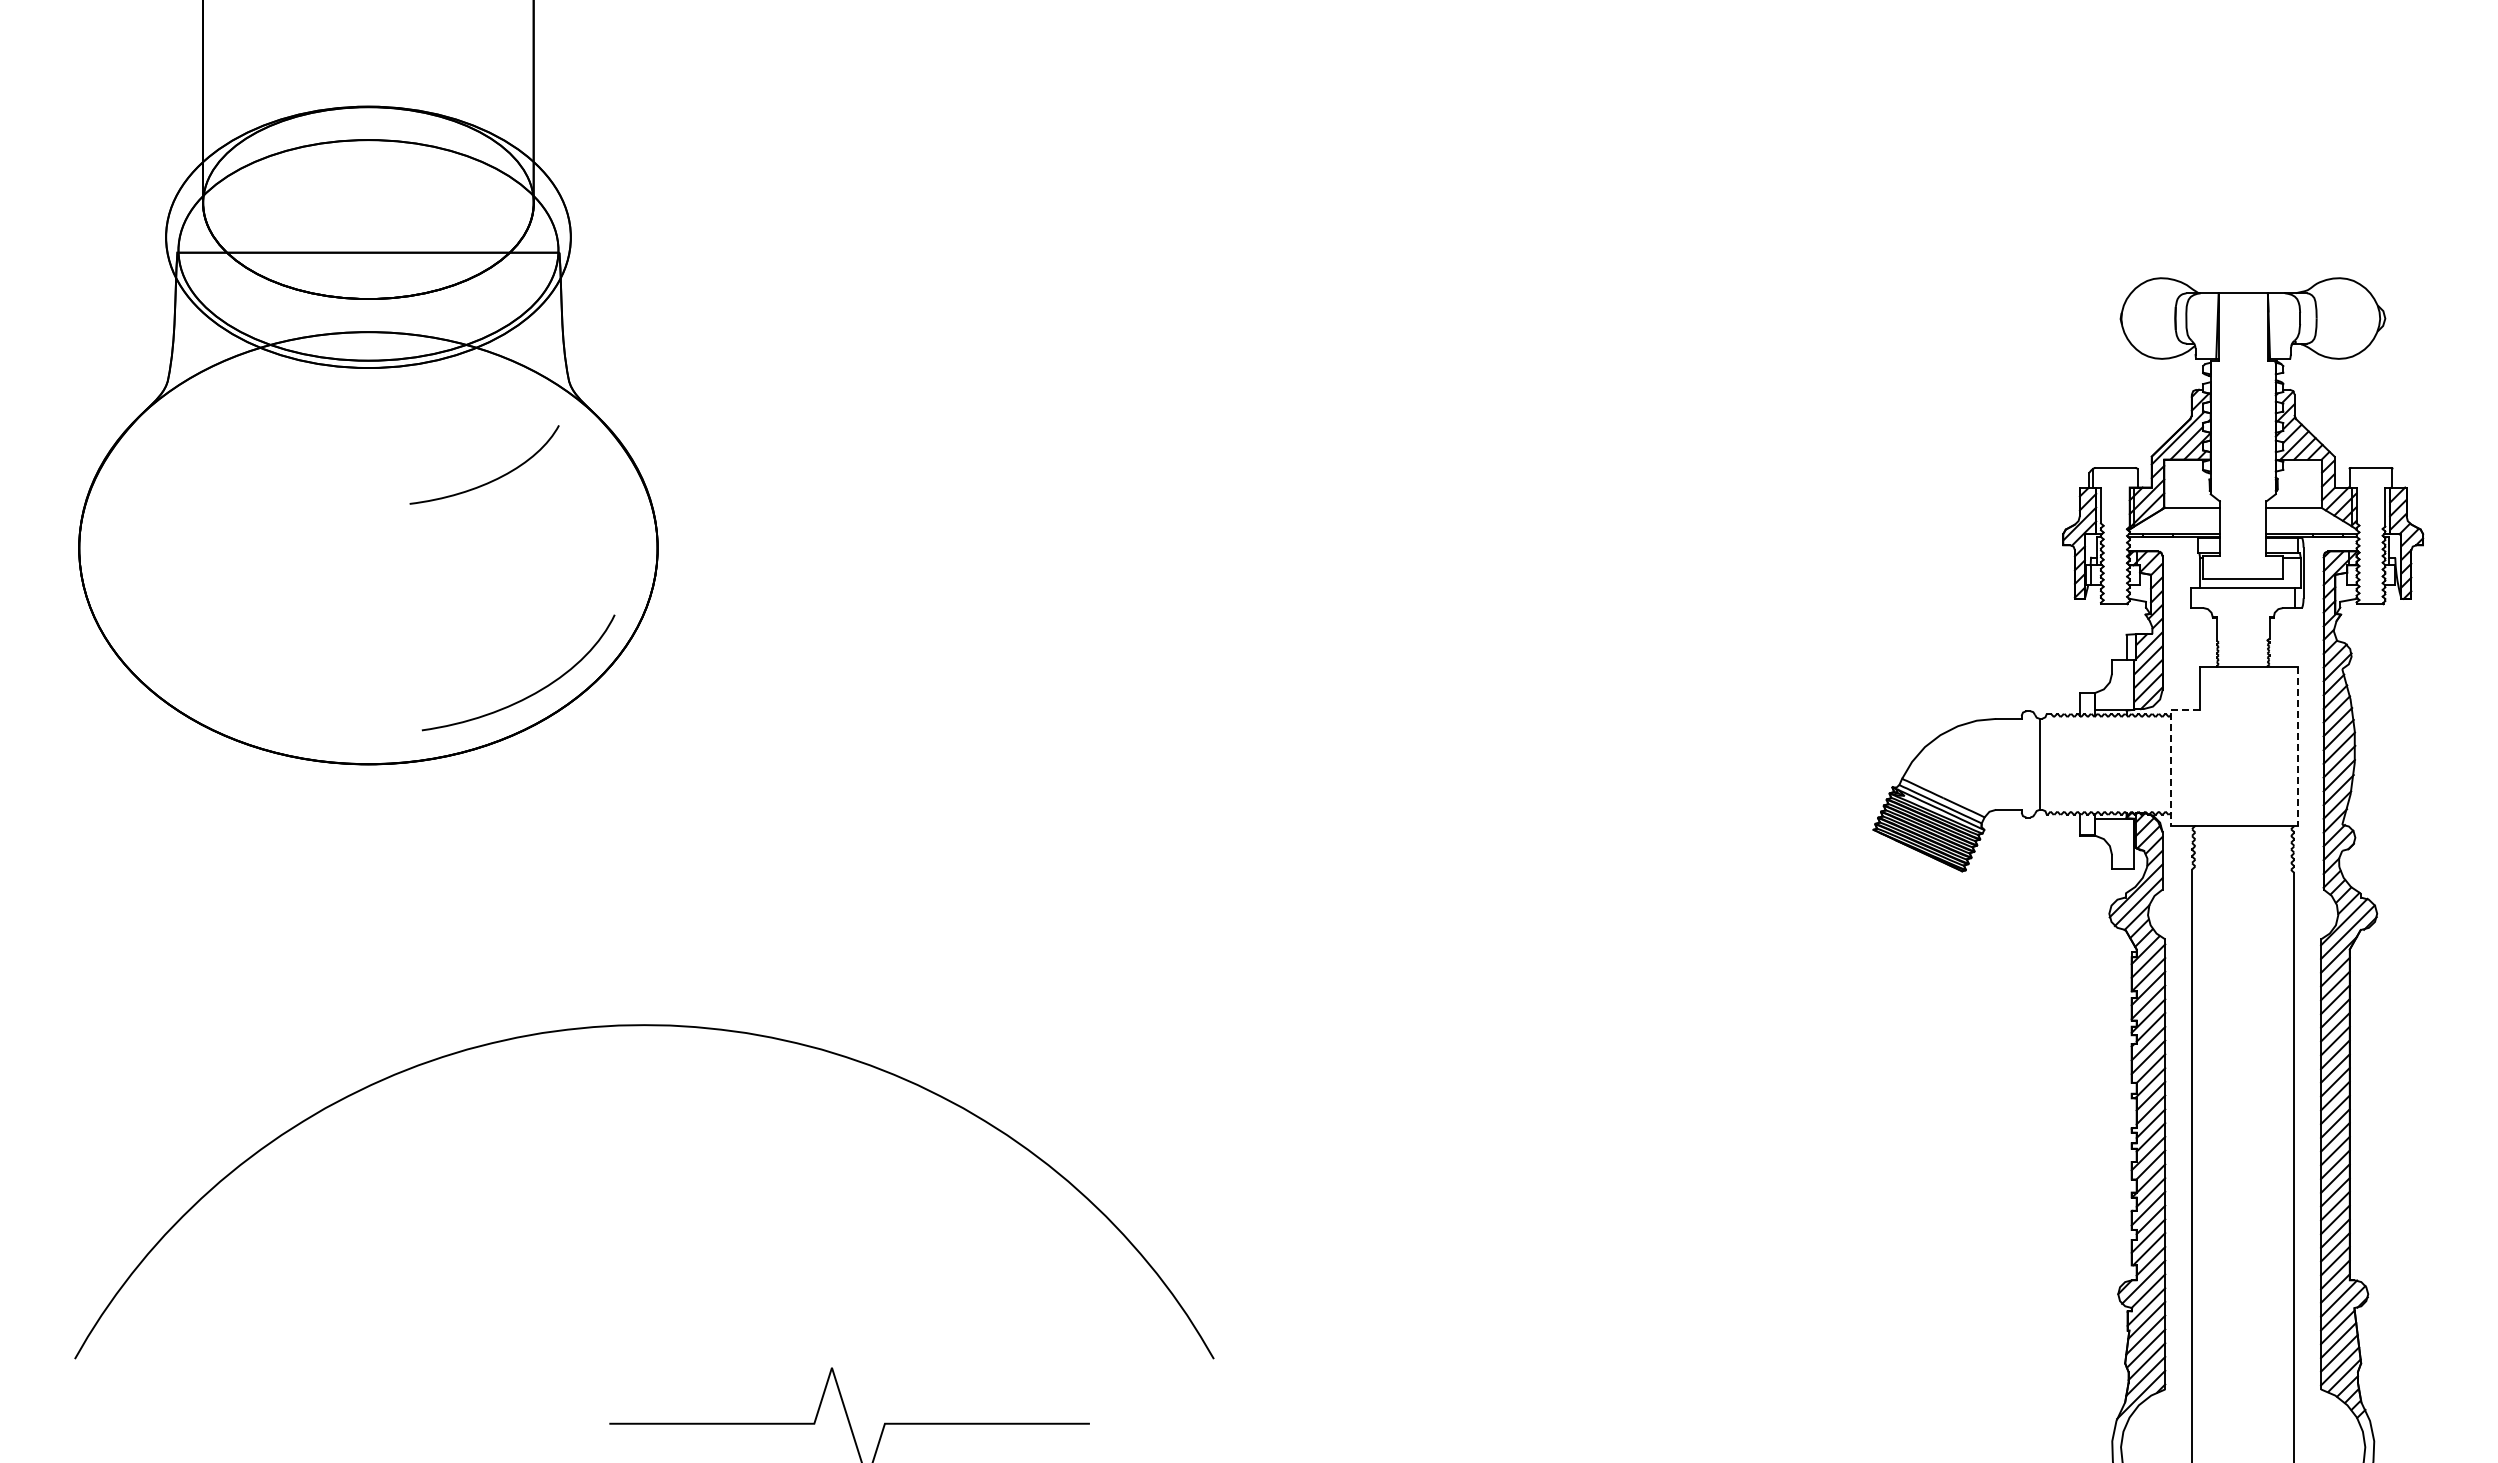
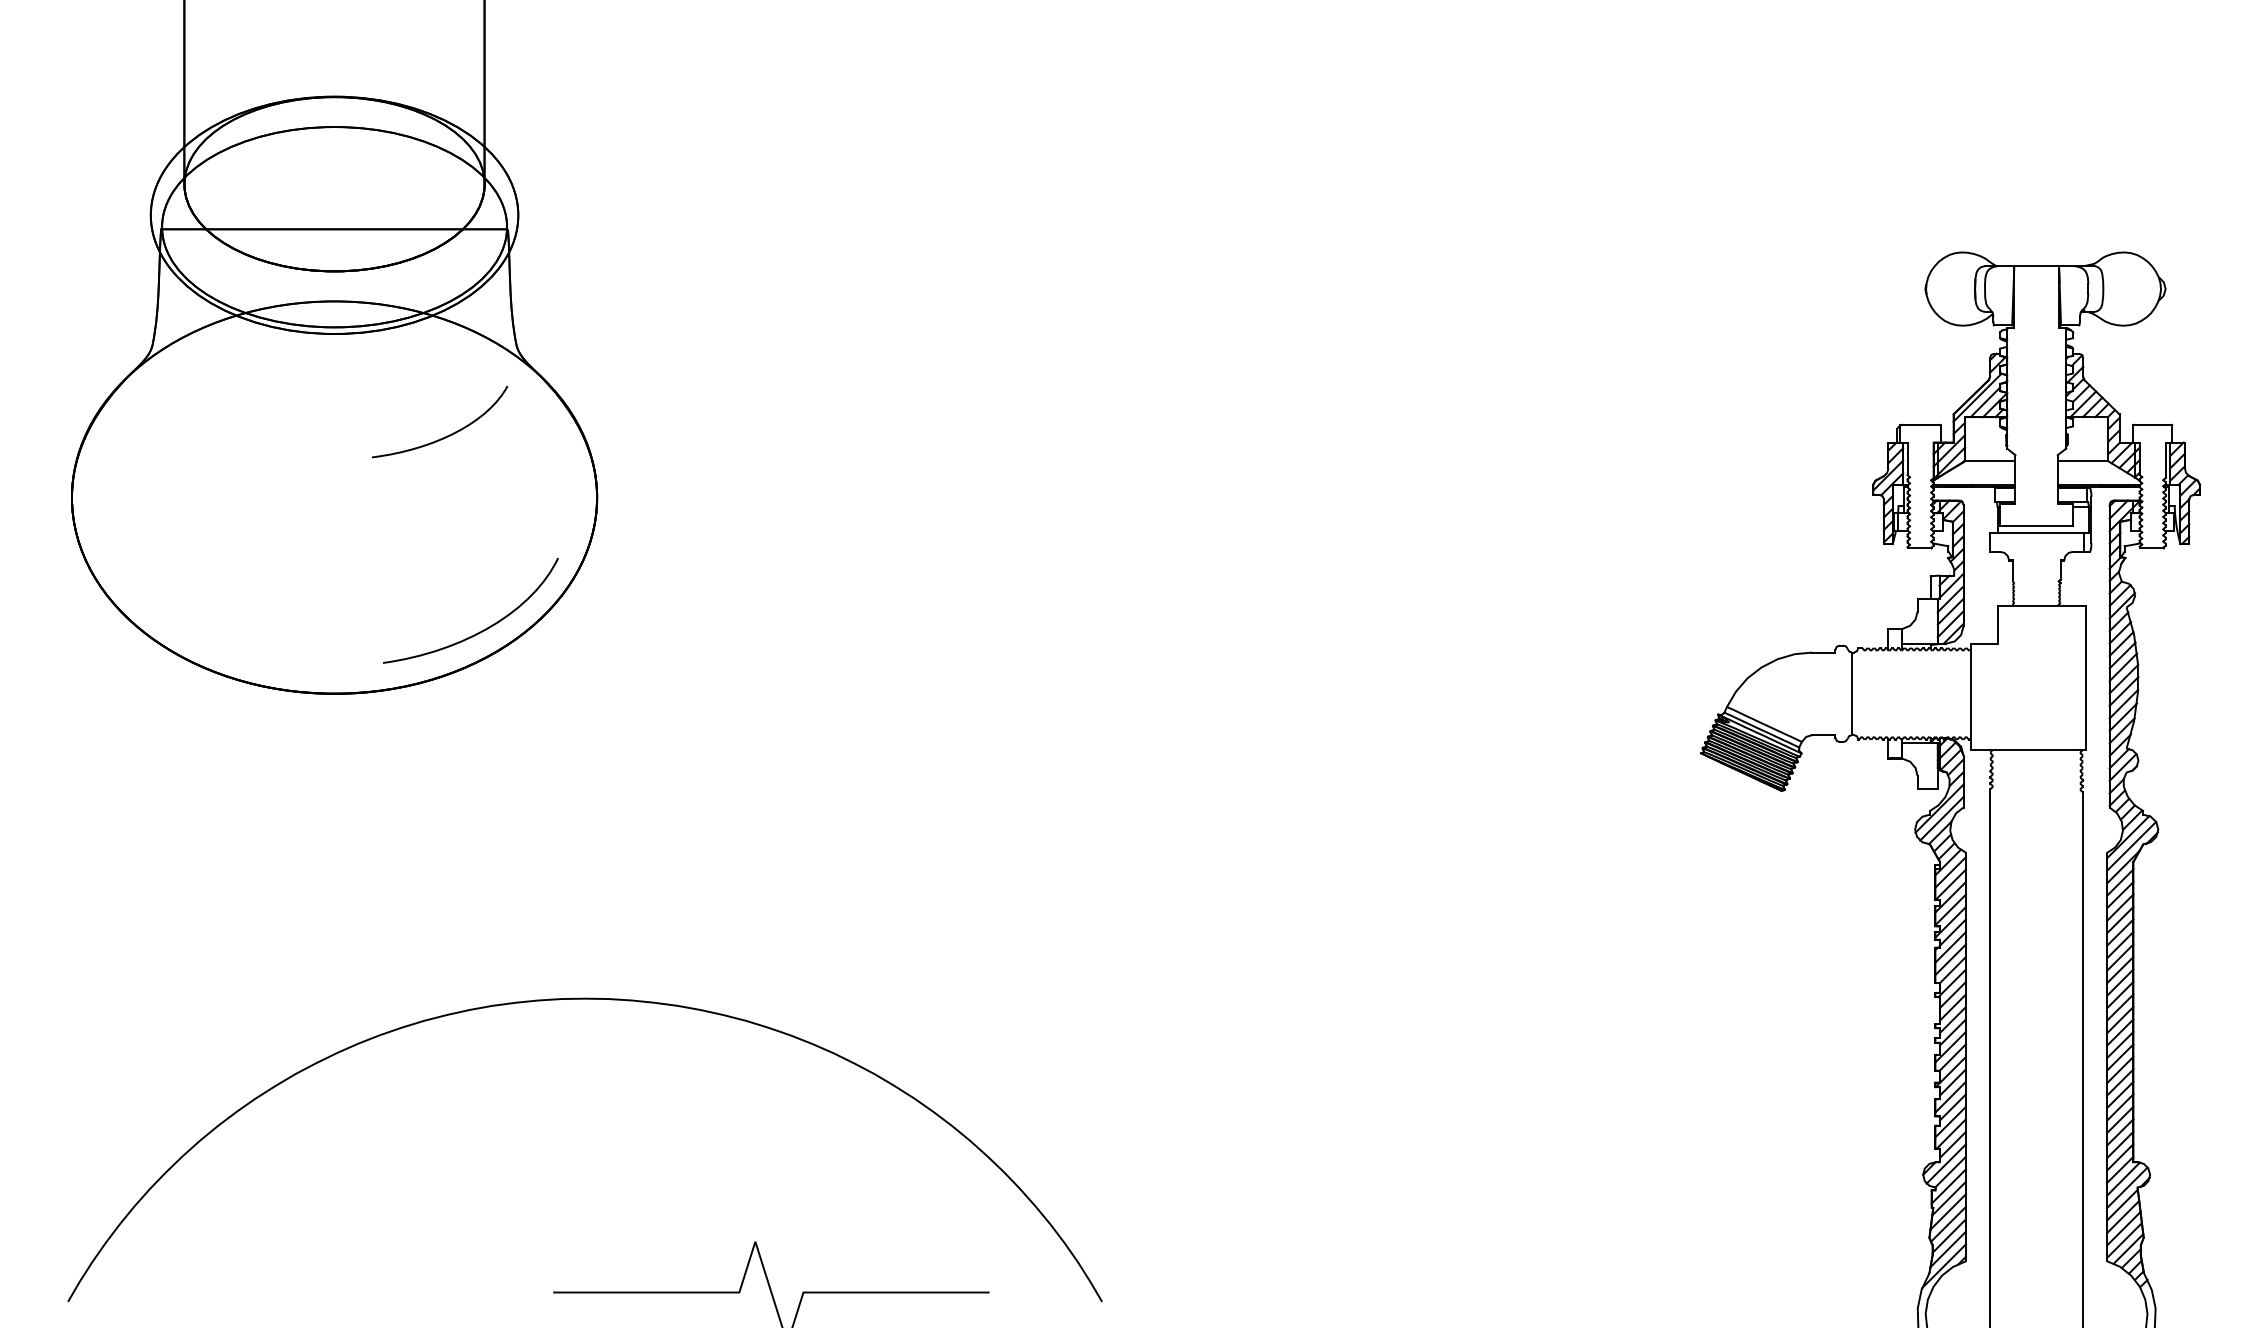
line: (2298, 747) -> (2086, 678), dashed -> solid
line: (2171, 752) -> (1971, 683), dashed -> solid
curve: (642, 1026) -> (583, 999), moved

